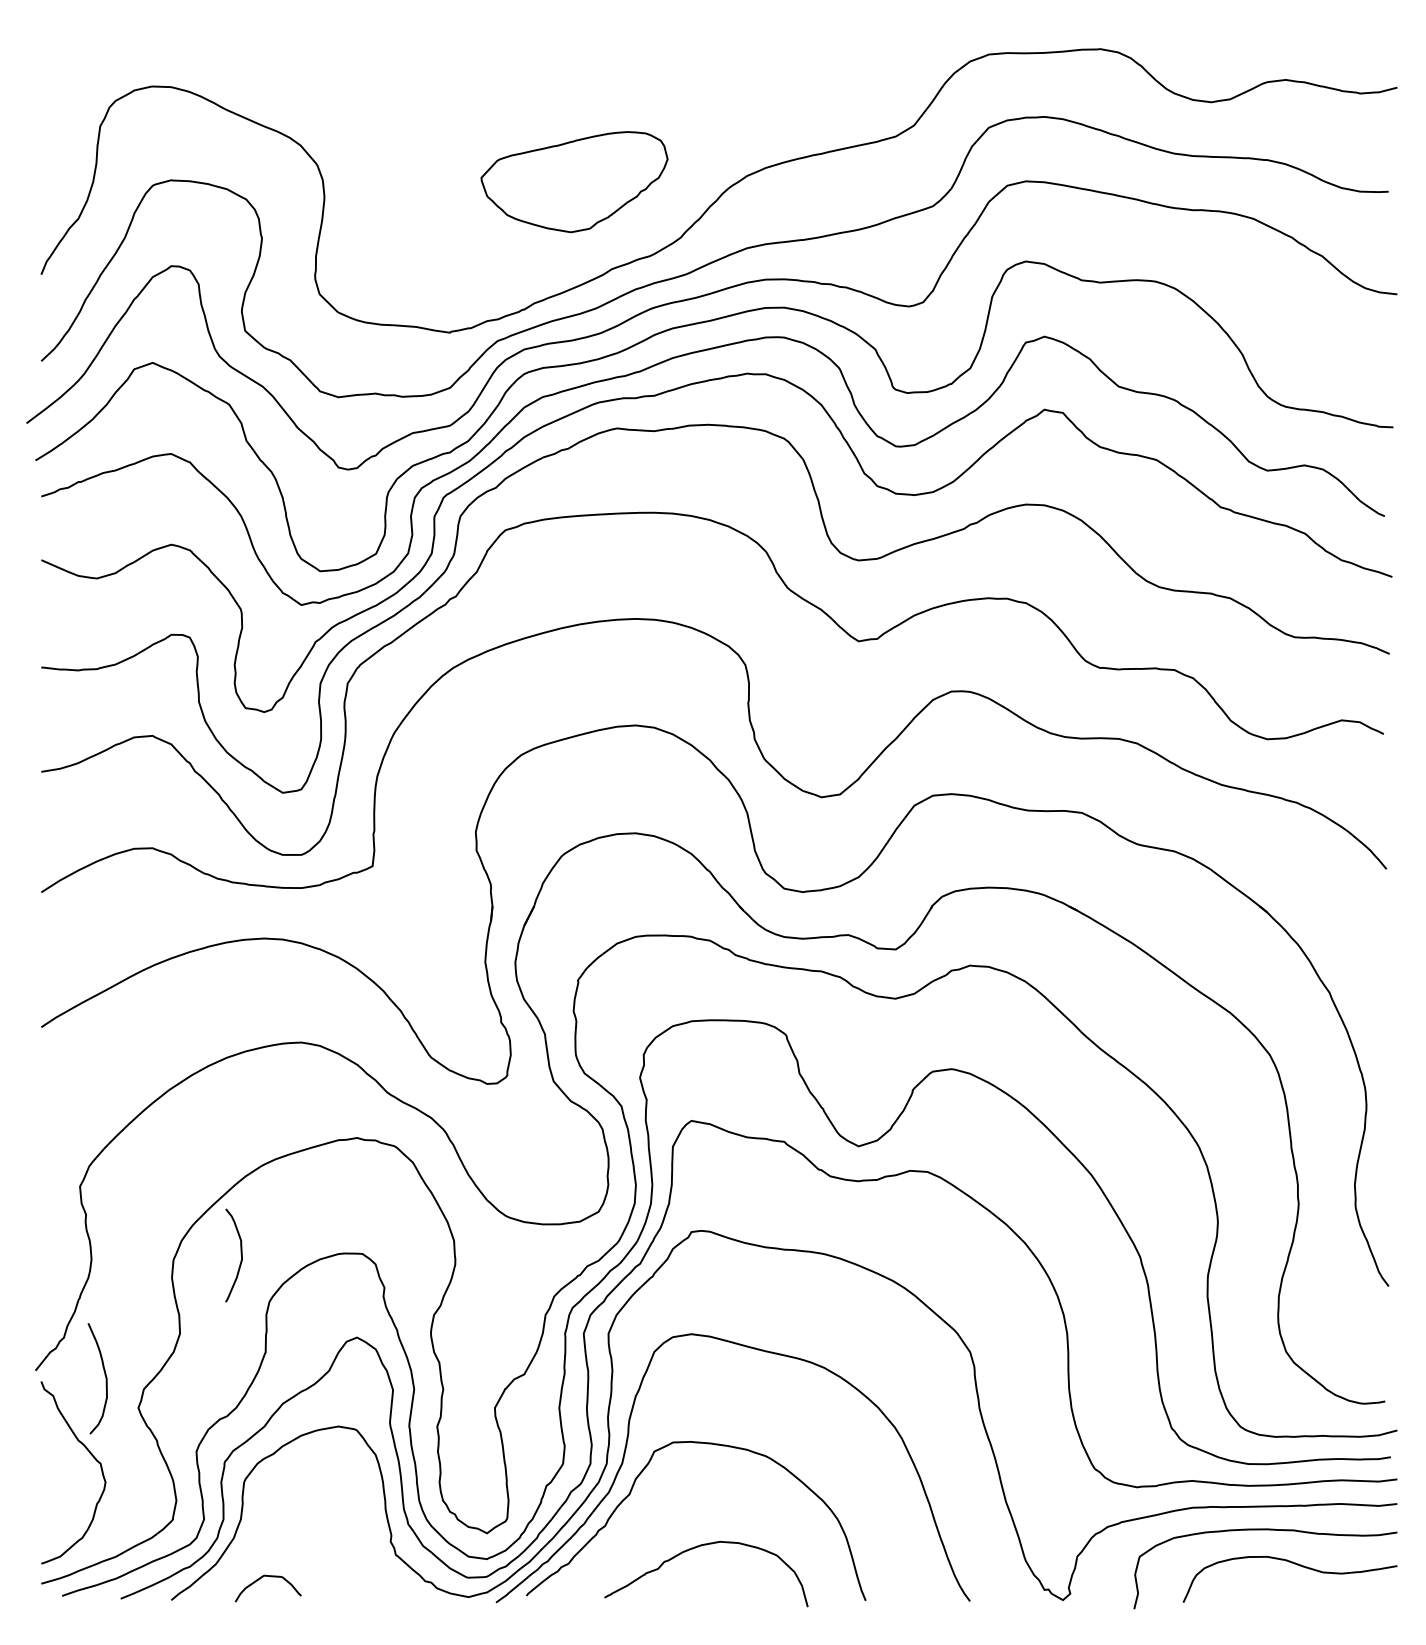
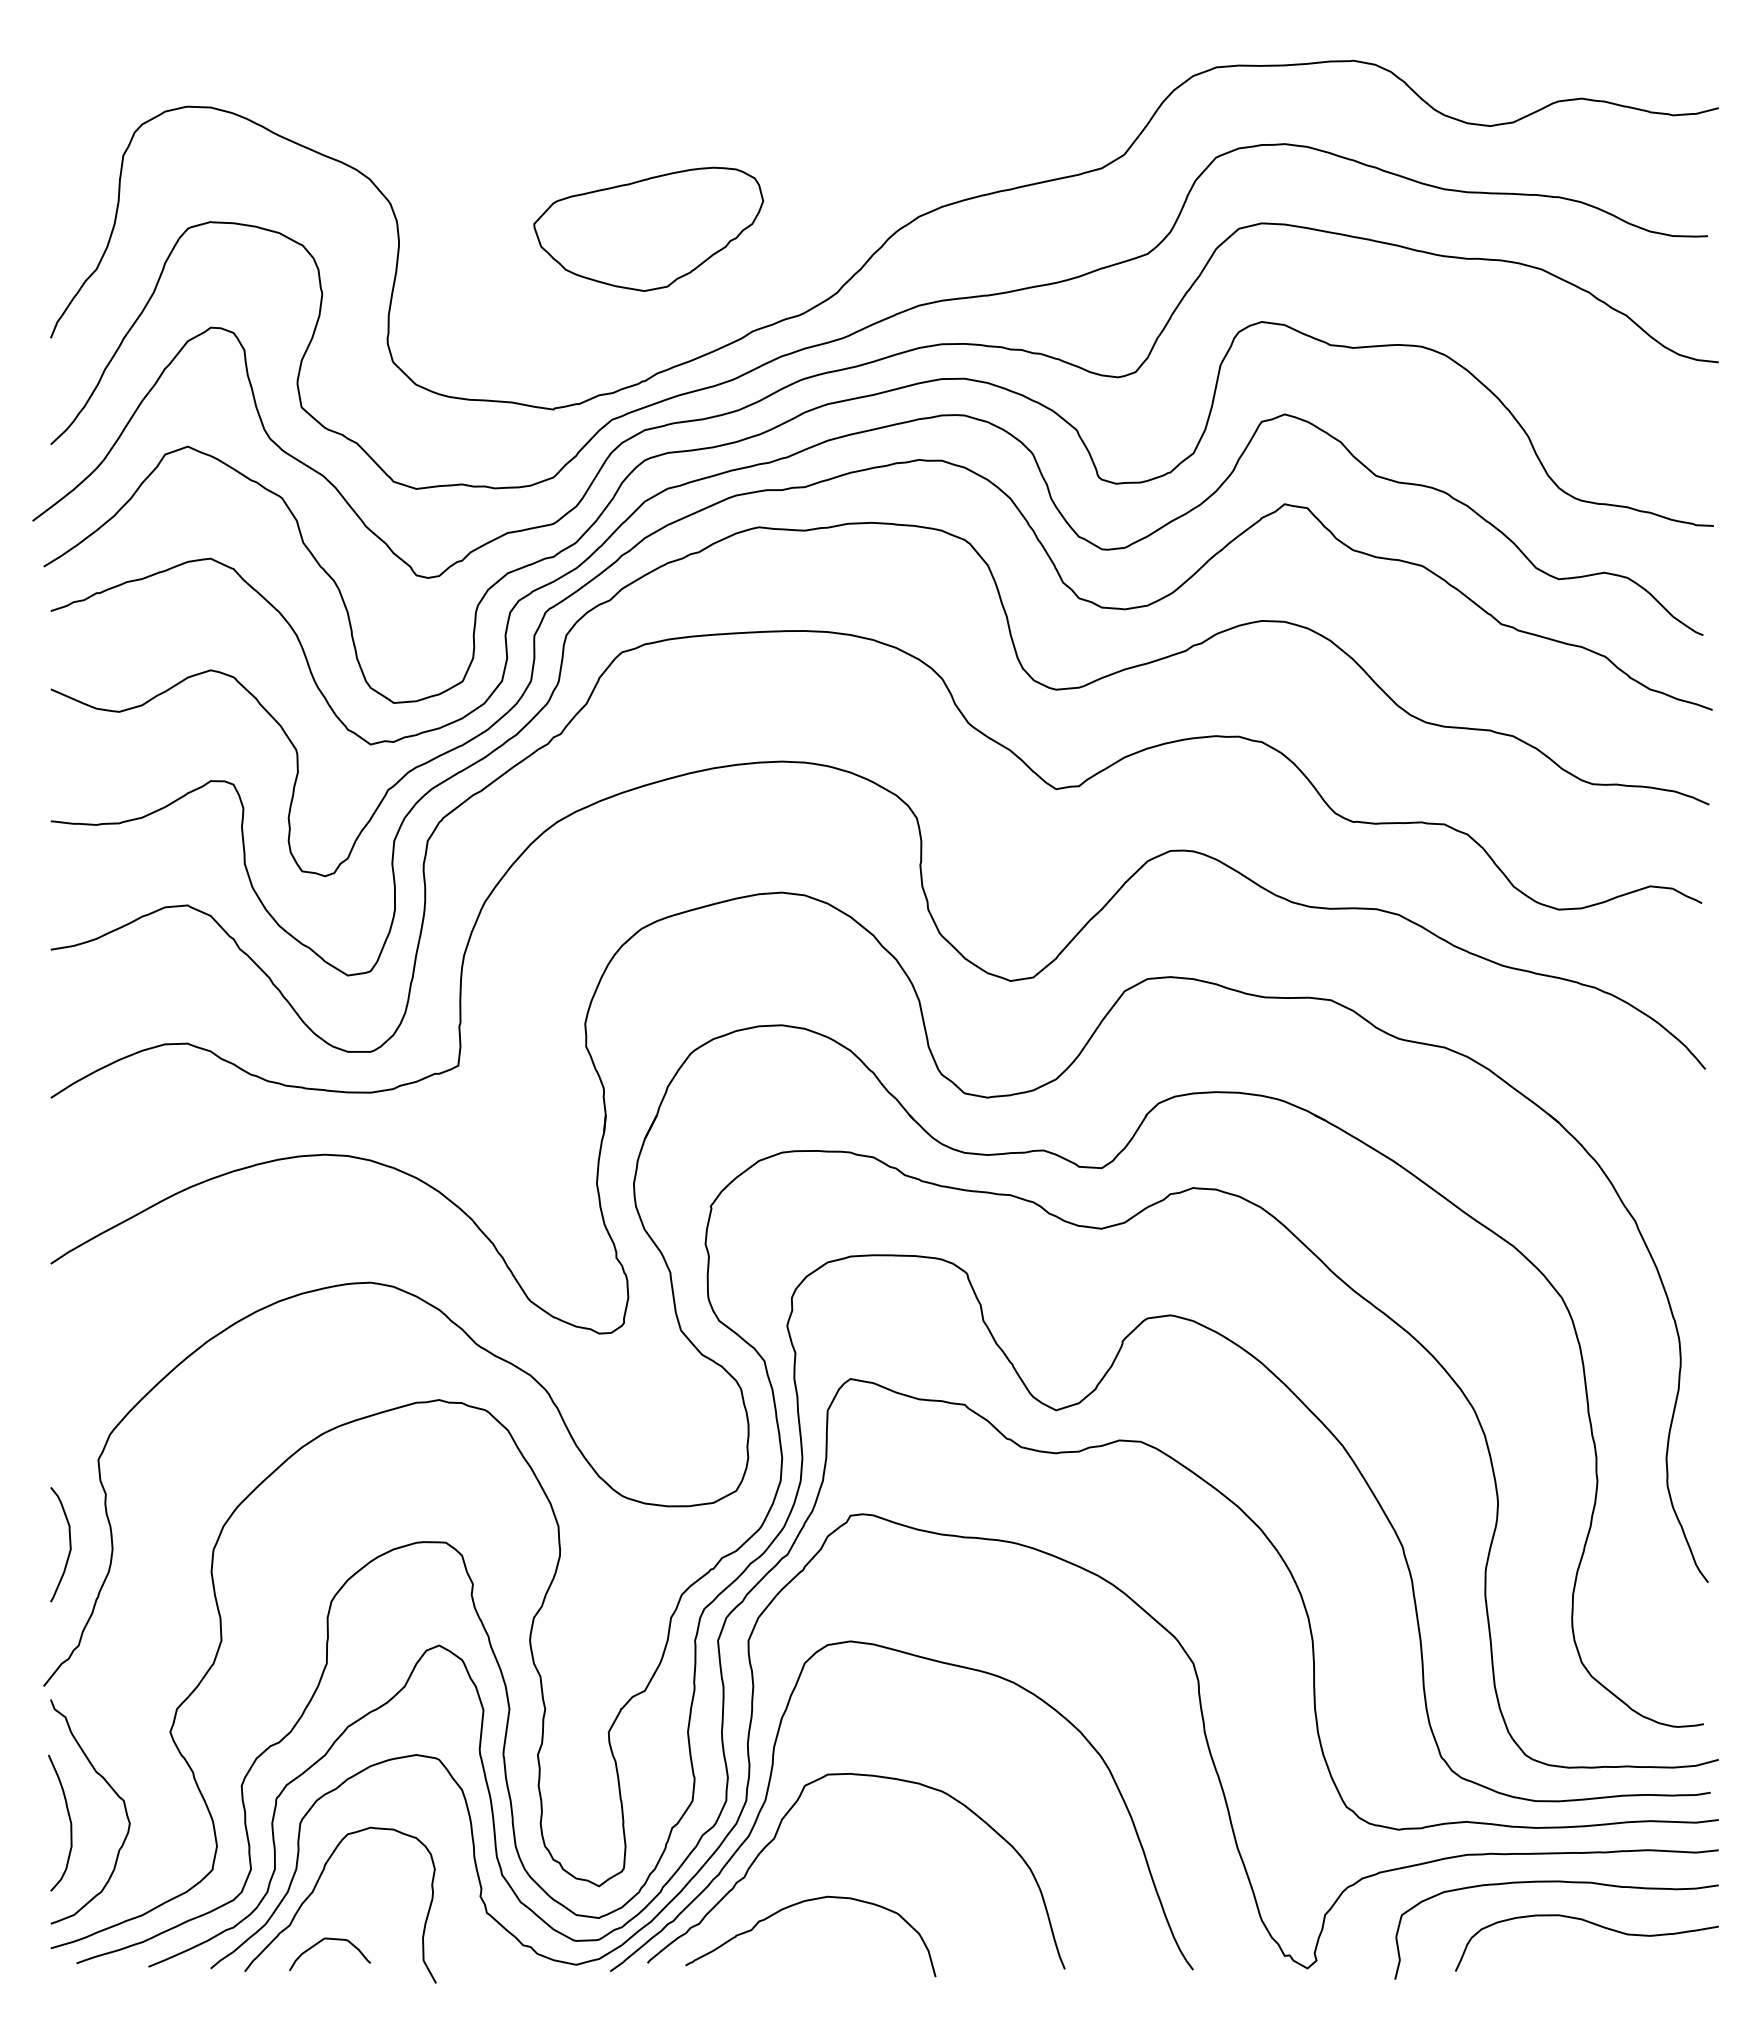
part: (574, 181) -> (648, 228), moved
curve: (241, 1255) -> (69, 1544), moved
curve: (105, 1377) -> (69, 1821), moved
curve: (255, 1536) -> (314, 1890), added
curve: (696, 1548) -> (798, 1904), moved

